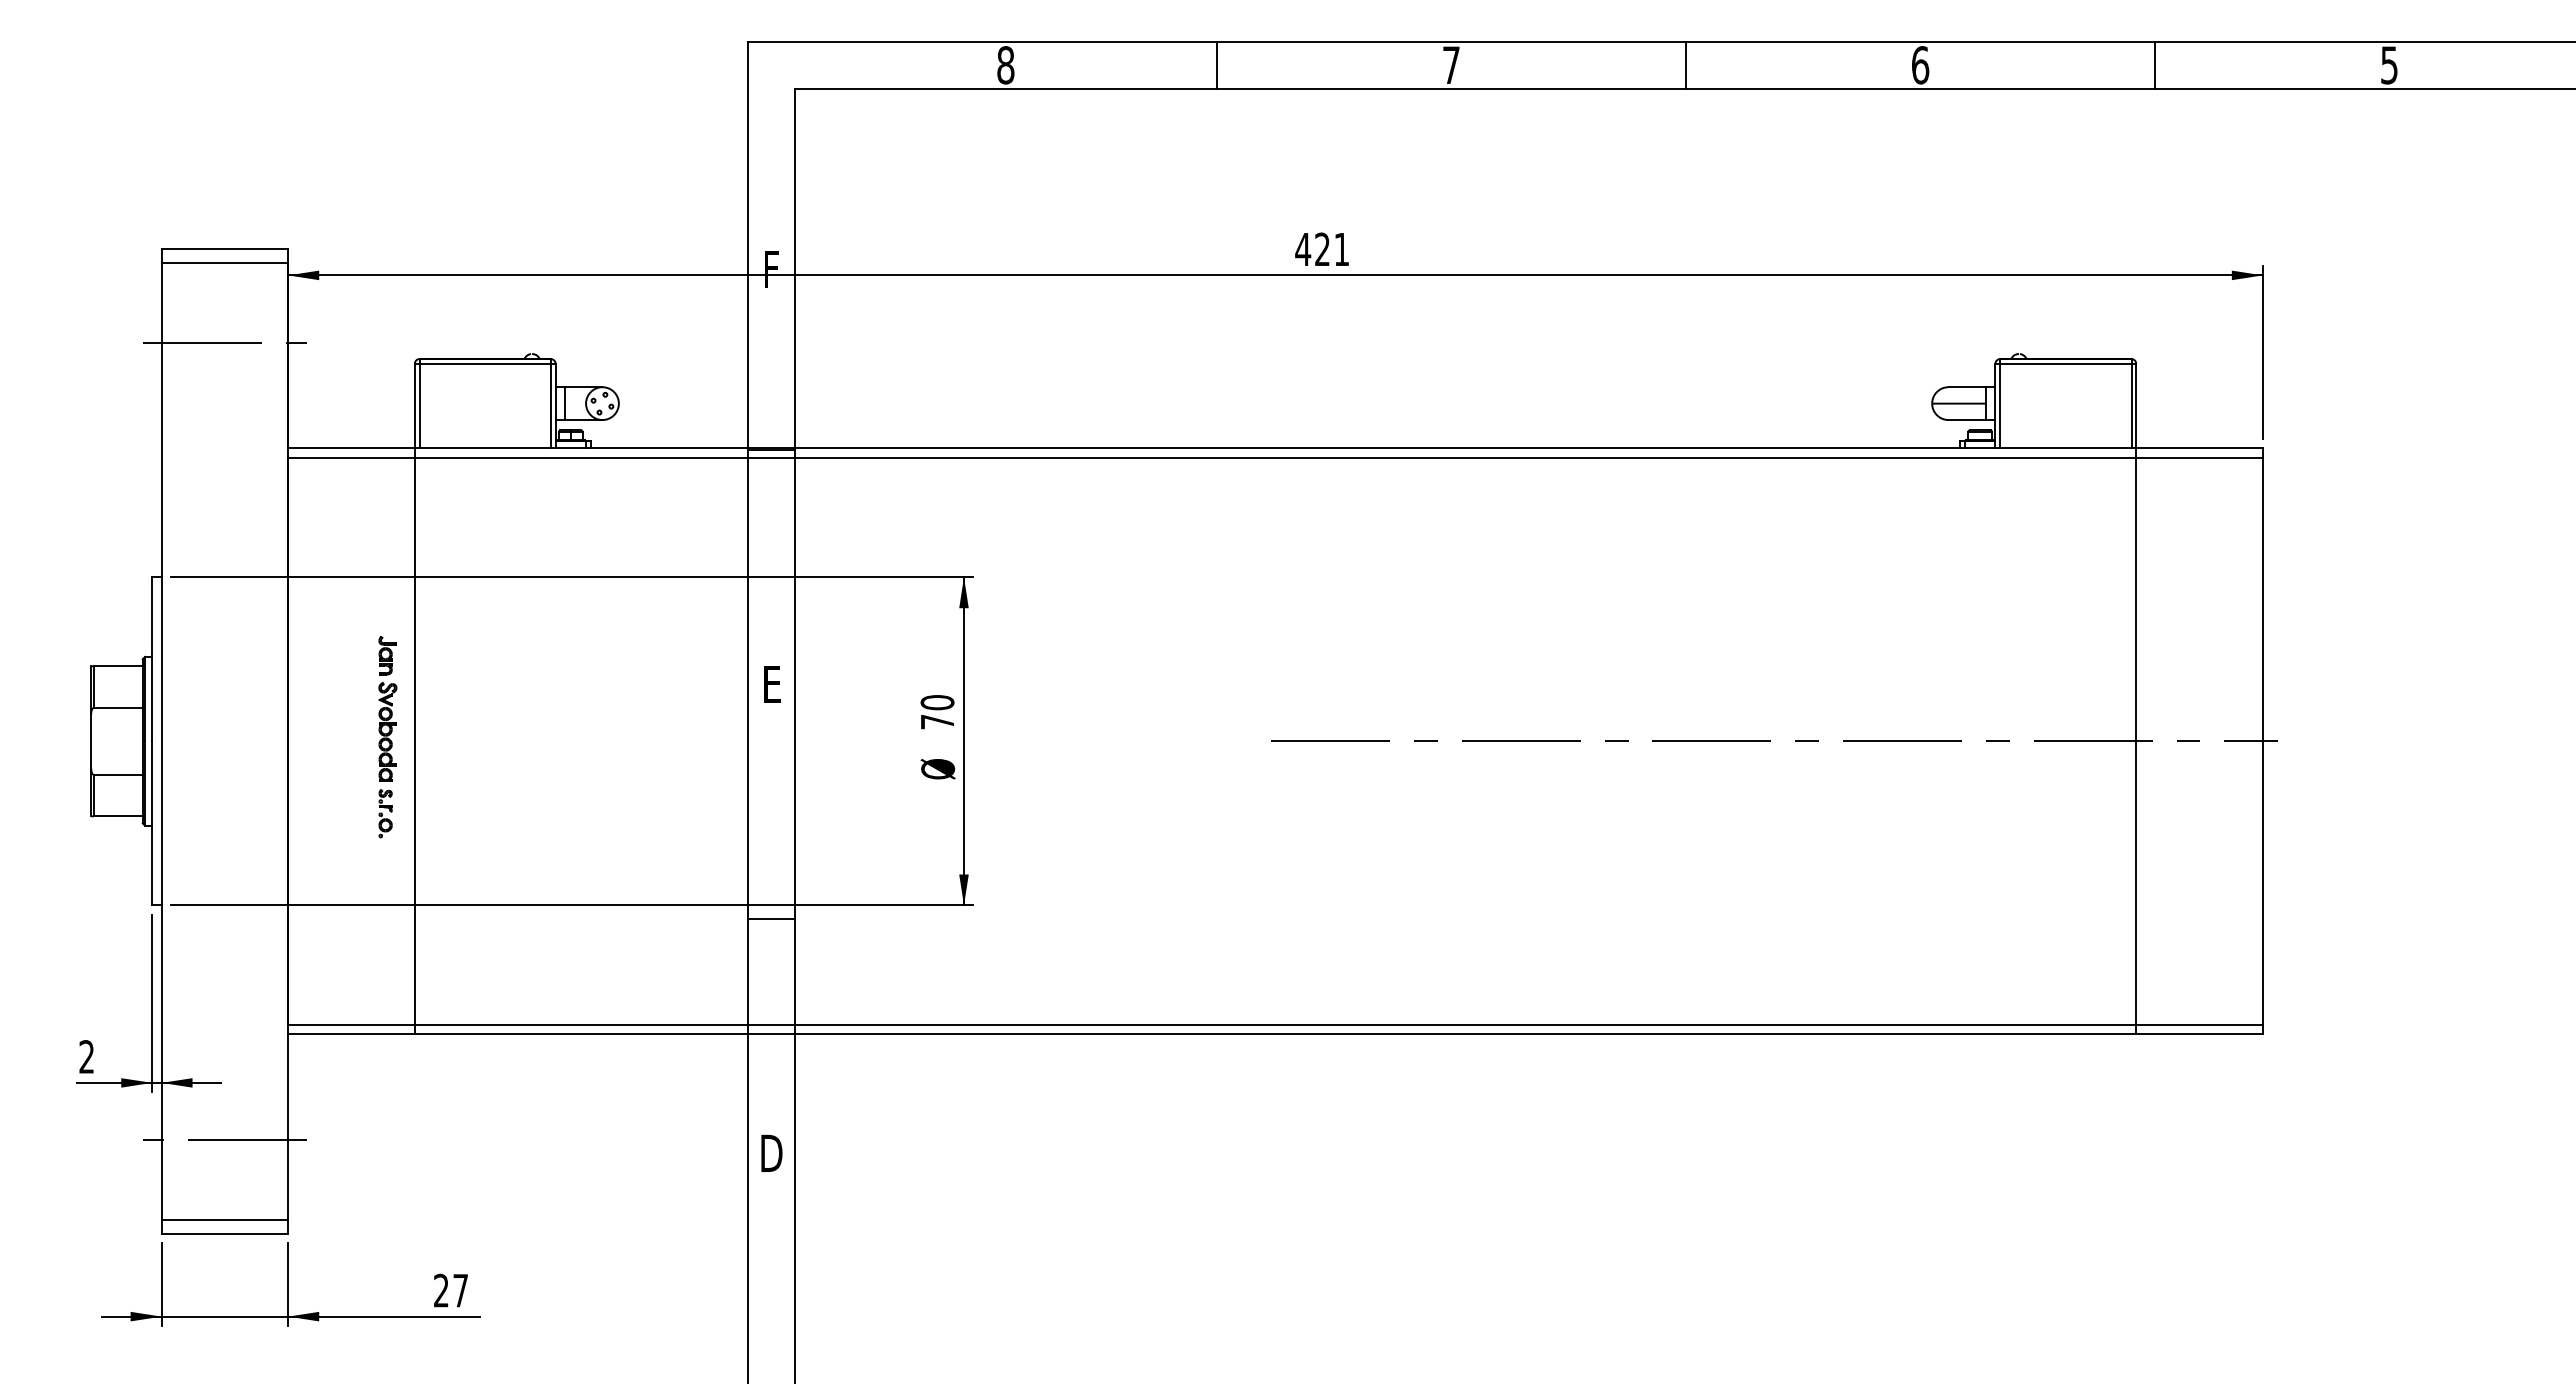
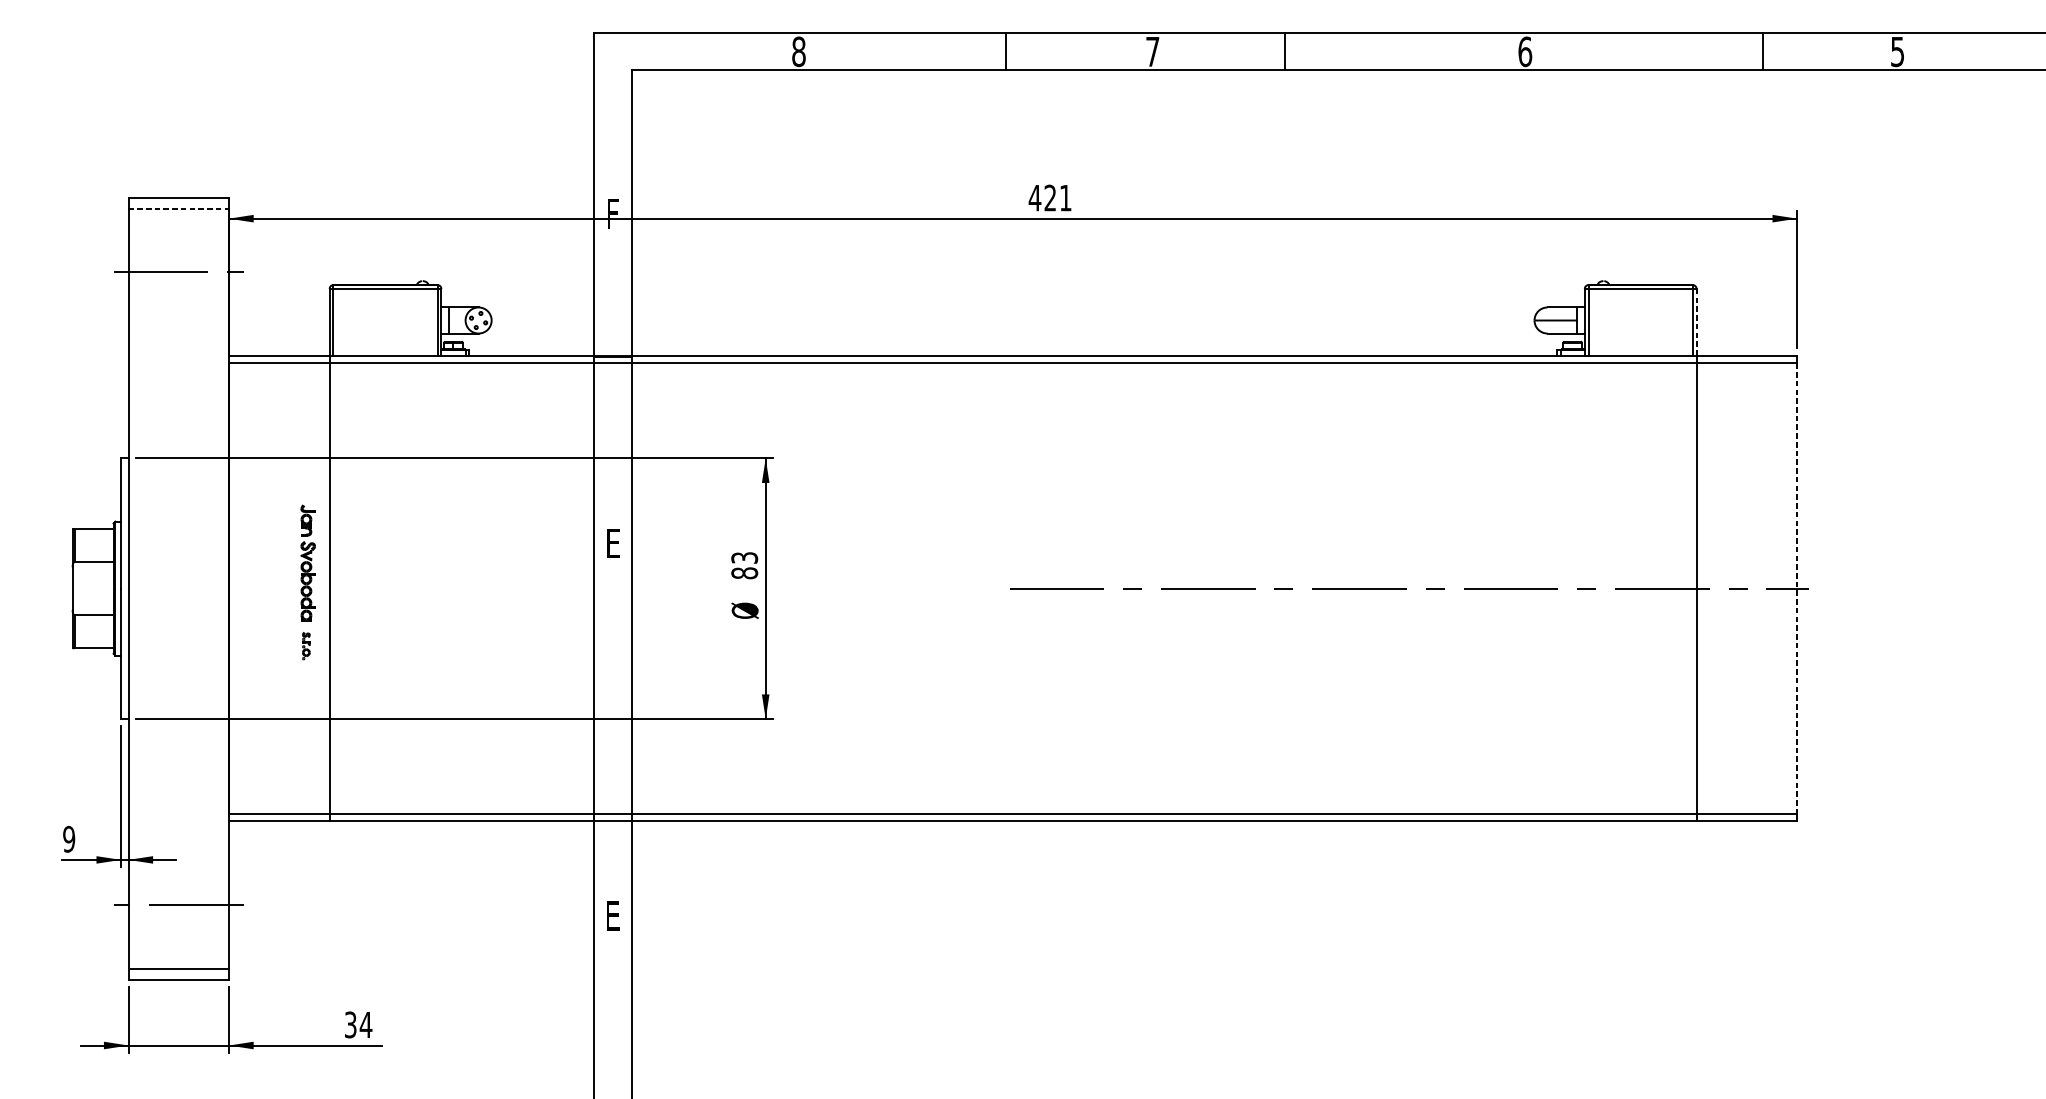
line: (1217, 64) -> (1005, 51), moved
line: (1686, 64) -> (1284, 51), moved
line: (2155, 64) -> (1763, 51), moved
line: (225, 262) -> (179, 208), solid -> dashed
line: (2136, 406) -> (1696, 322), solid -> dashed
text: (937, 712) -> (744, 565), 70 -> 83
line: (2262, 741) -> (1796, 588), solid -> dashed
part: (385, 813) -> (306, 645), size x0.7
line: (771, 918) -> (612, 729), removed
text: (86, 1056) -> (68, 838), 2 -> 9
text: (771, 1152) -> (612, 915), D -> E
text: (451, 1290) -> (358, 1024), 27 -> 34

